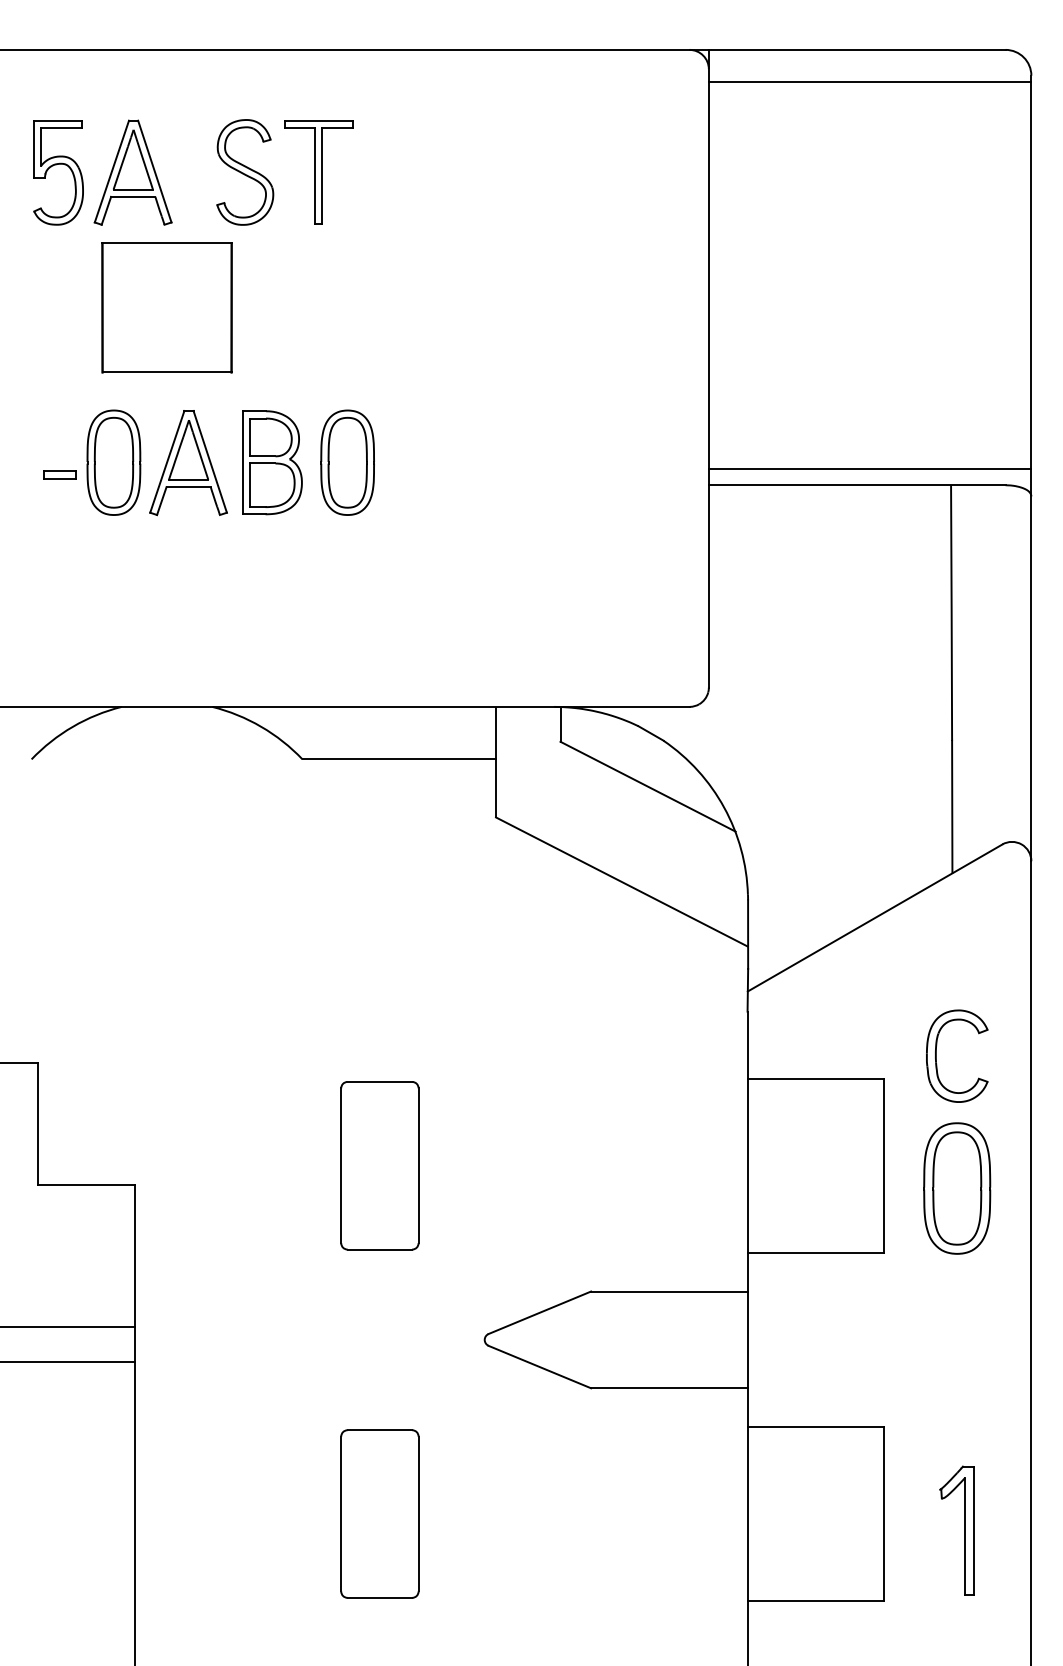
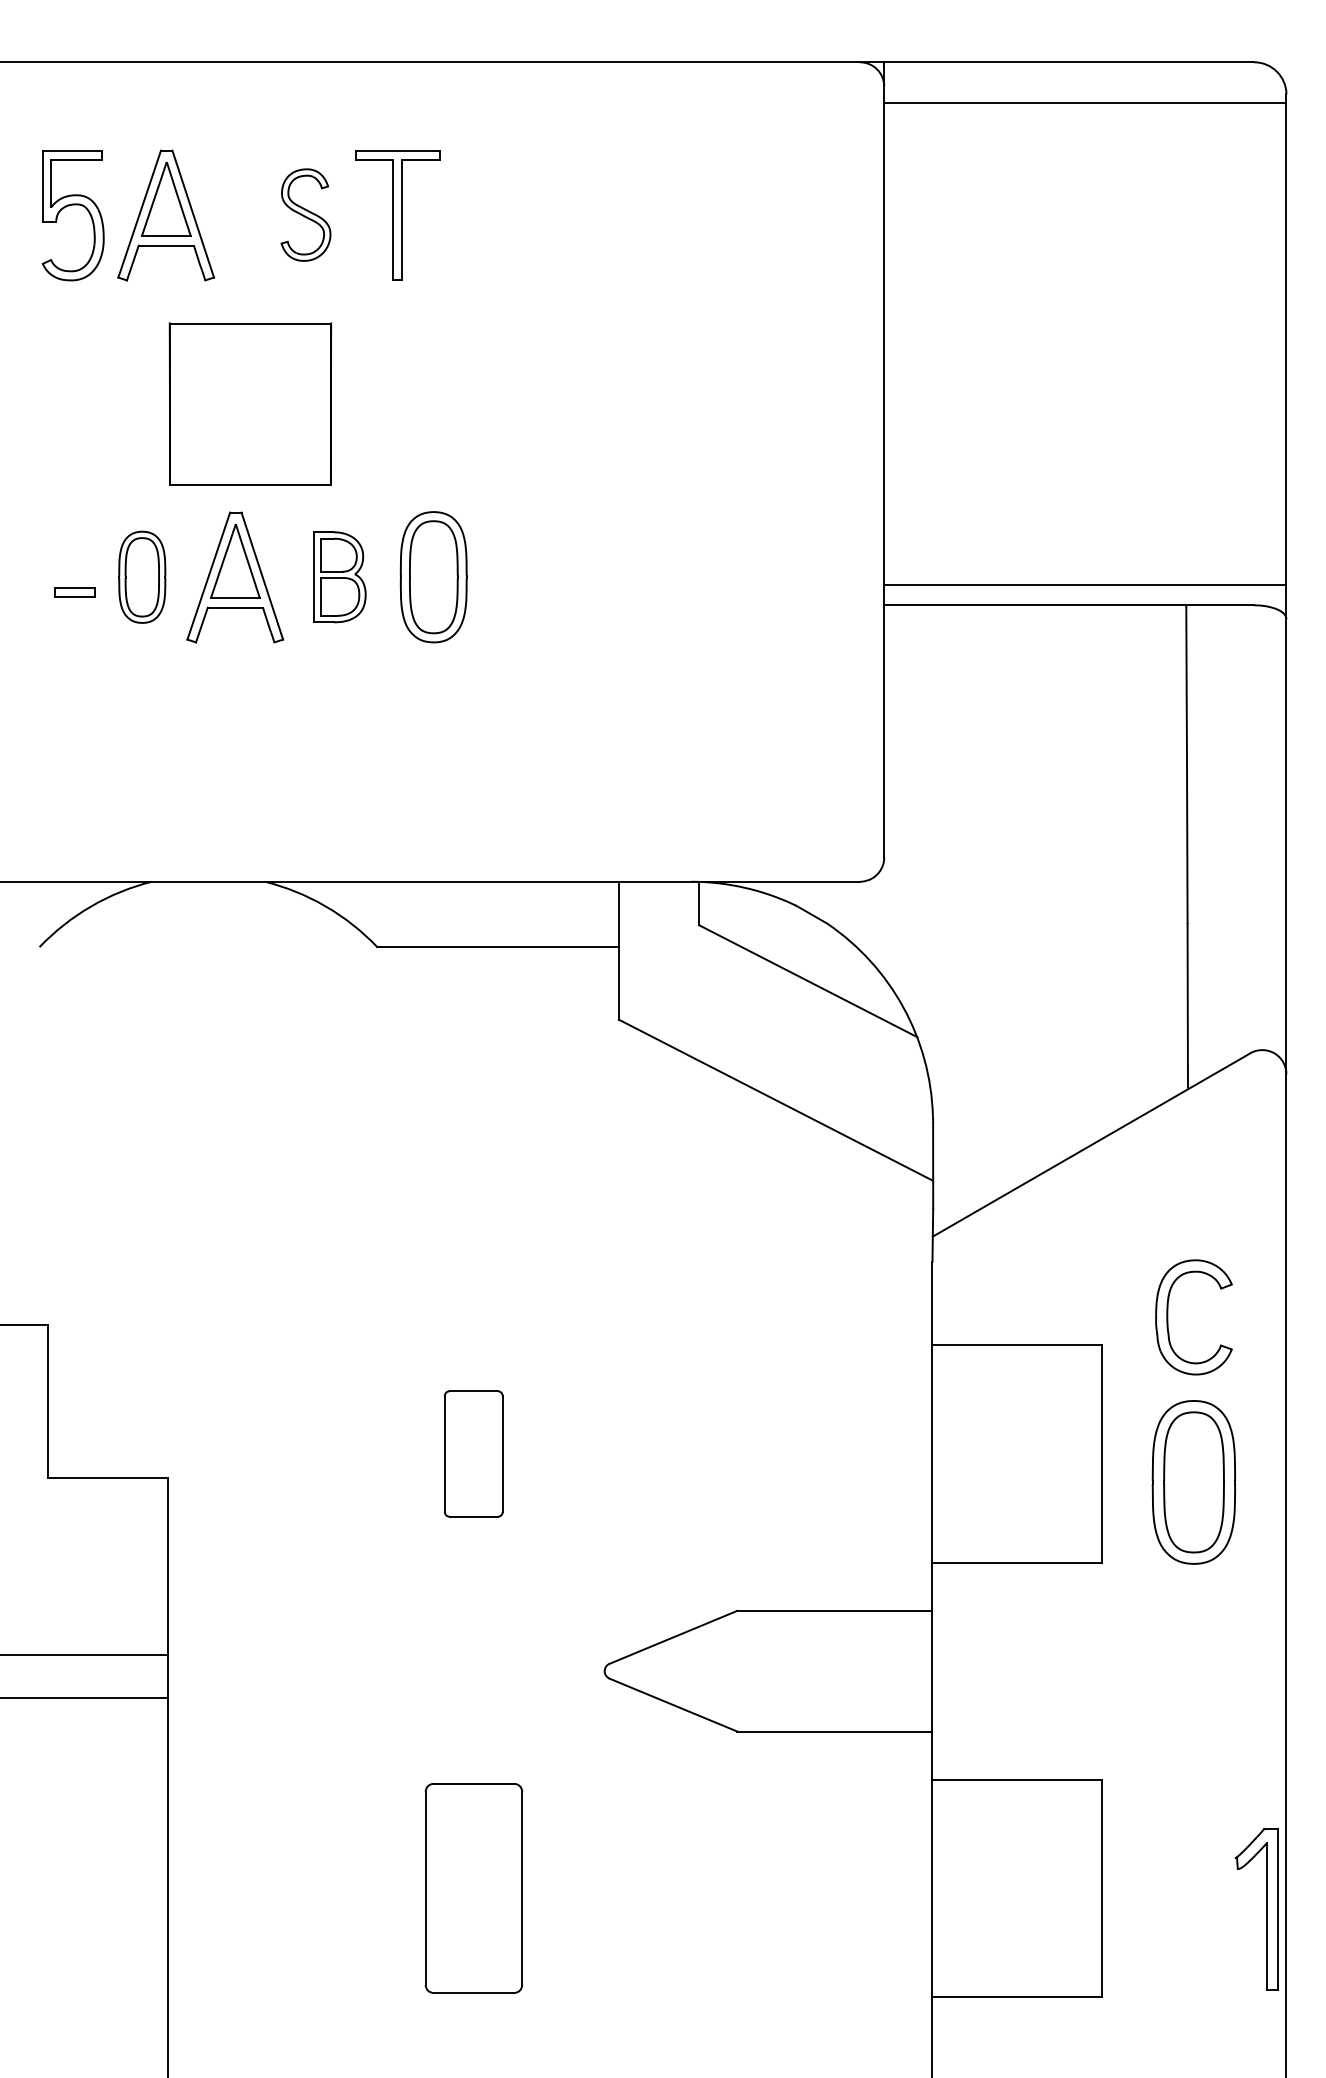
part: (244, 171) -> (305, 214), size x0.7
part: (166, 307) -> (249, 403), moved
part: (114, 462) -> (142, 577), size x0.7
part: (272, 462) -> (339, 577), size x0.7
part: (379, 1165) -> (473, 1453), size x0.6
part: (964, 1530) -> (1266, 1909), moved

